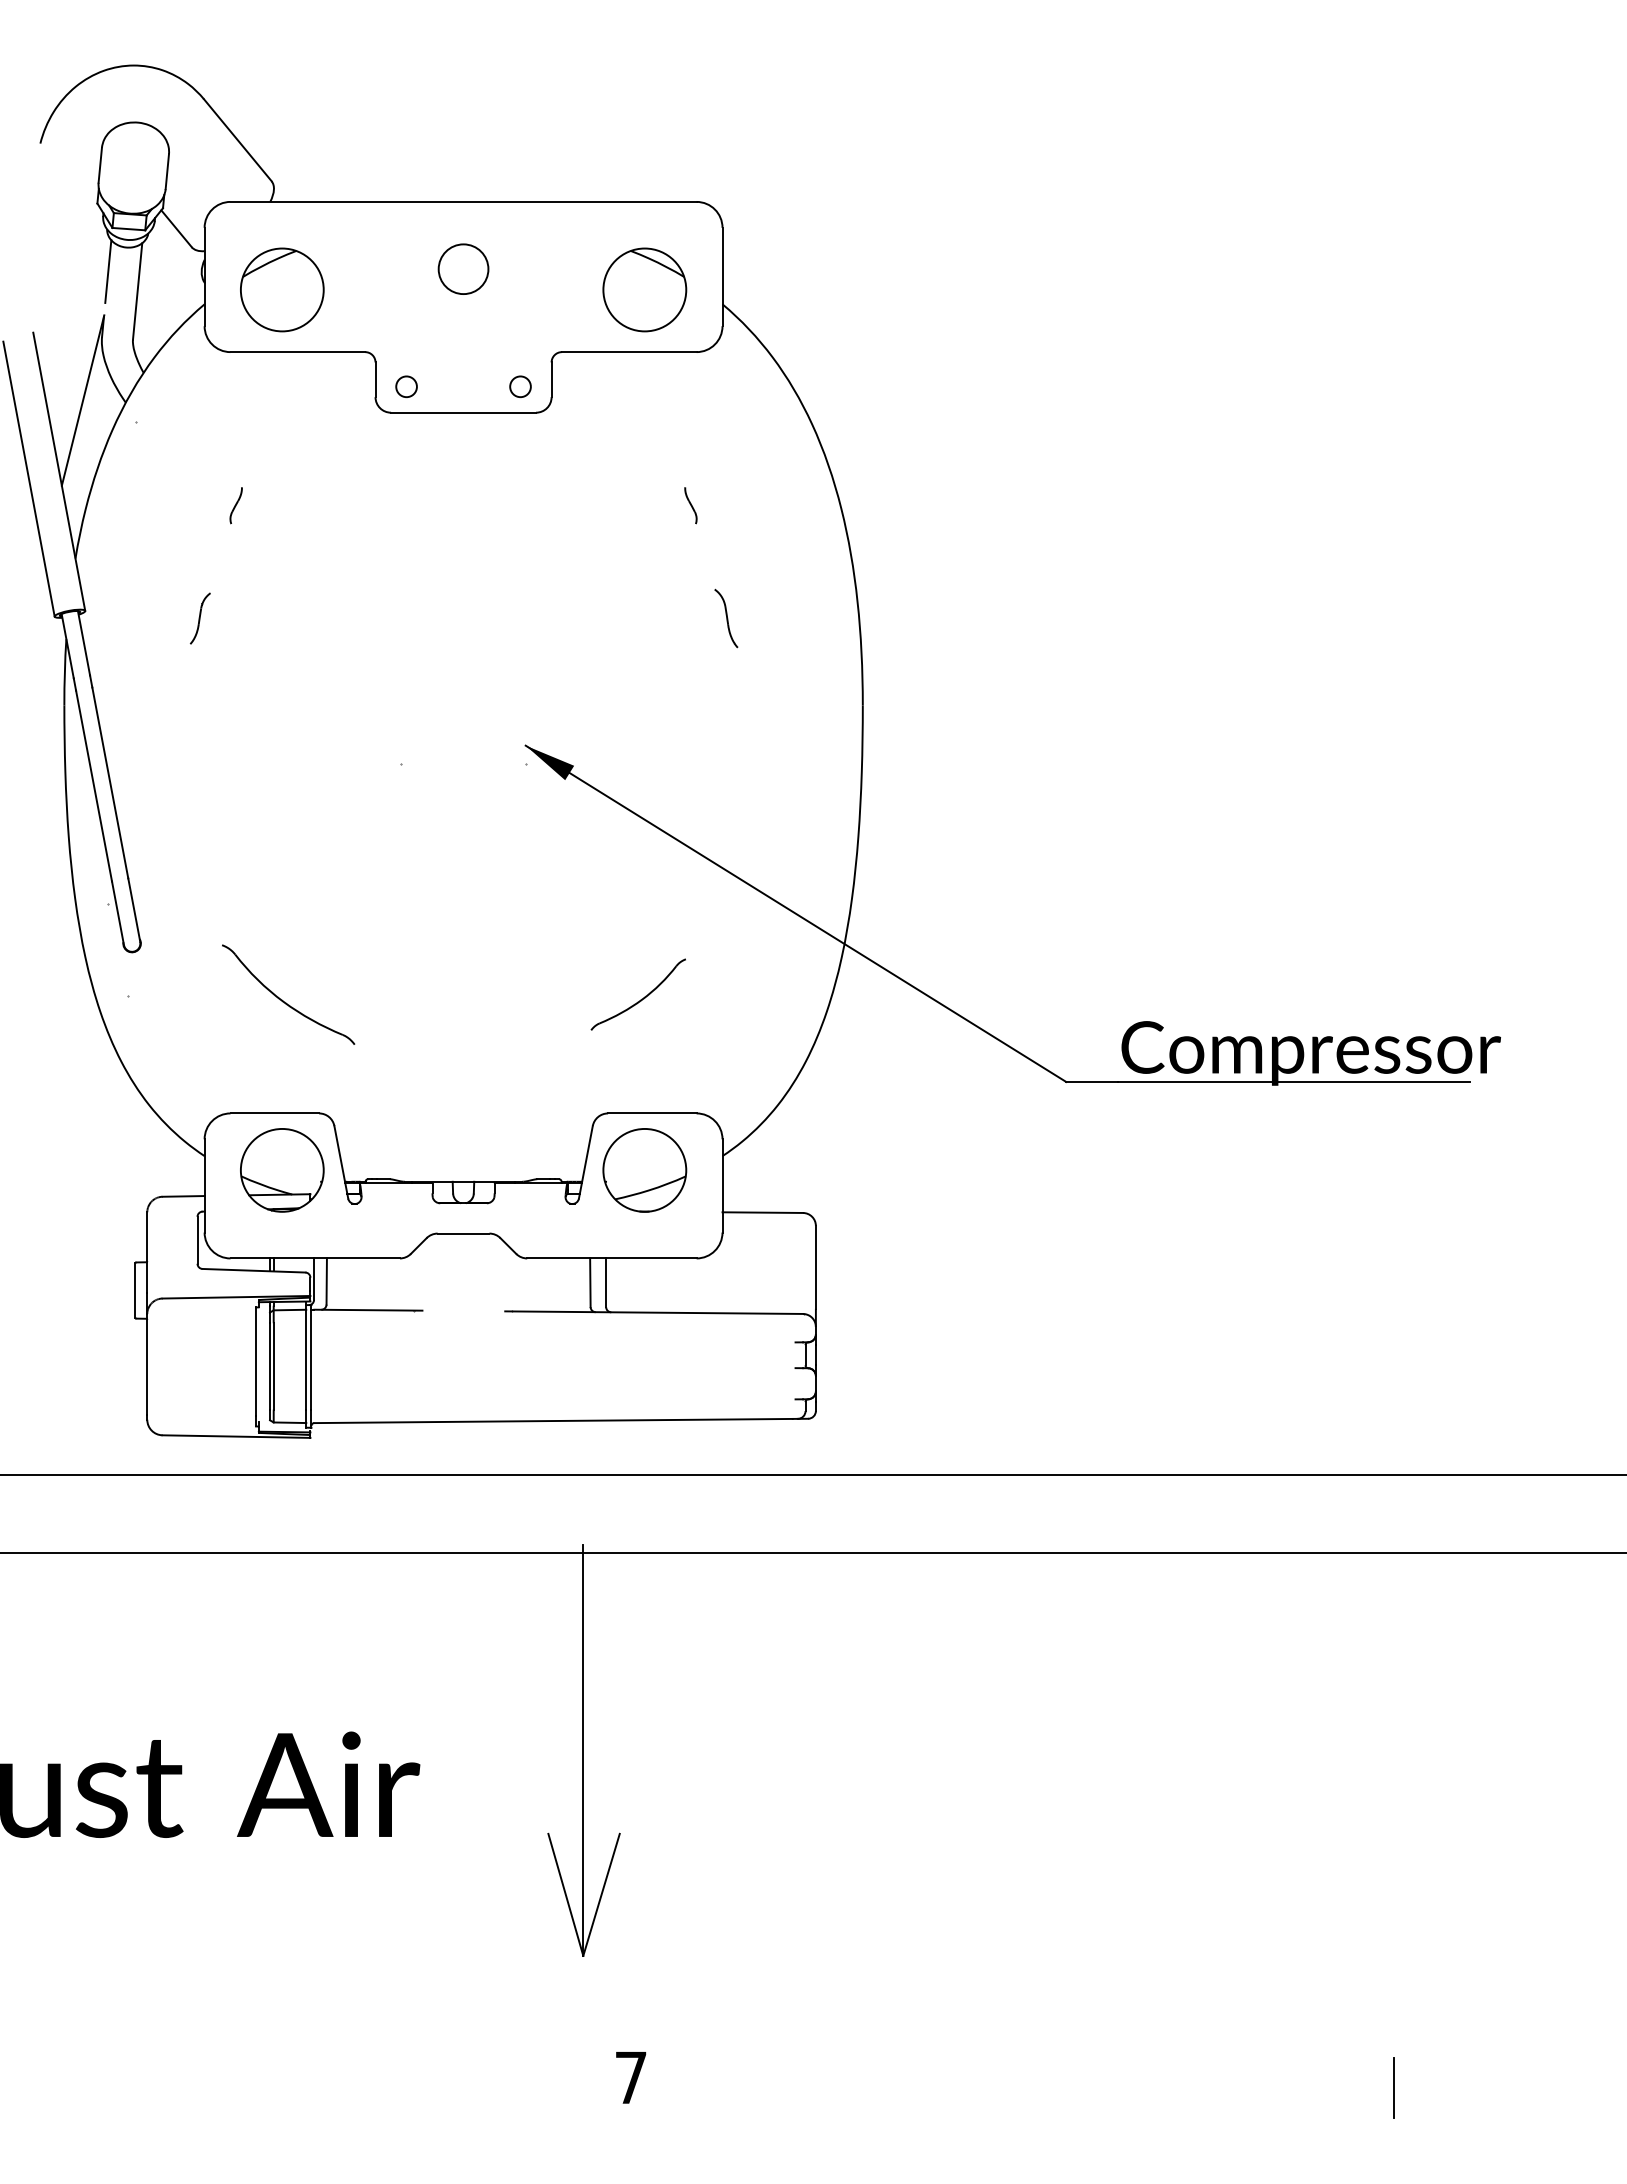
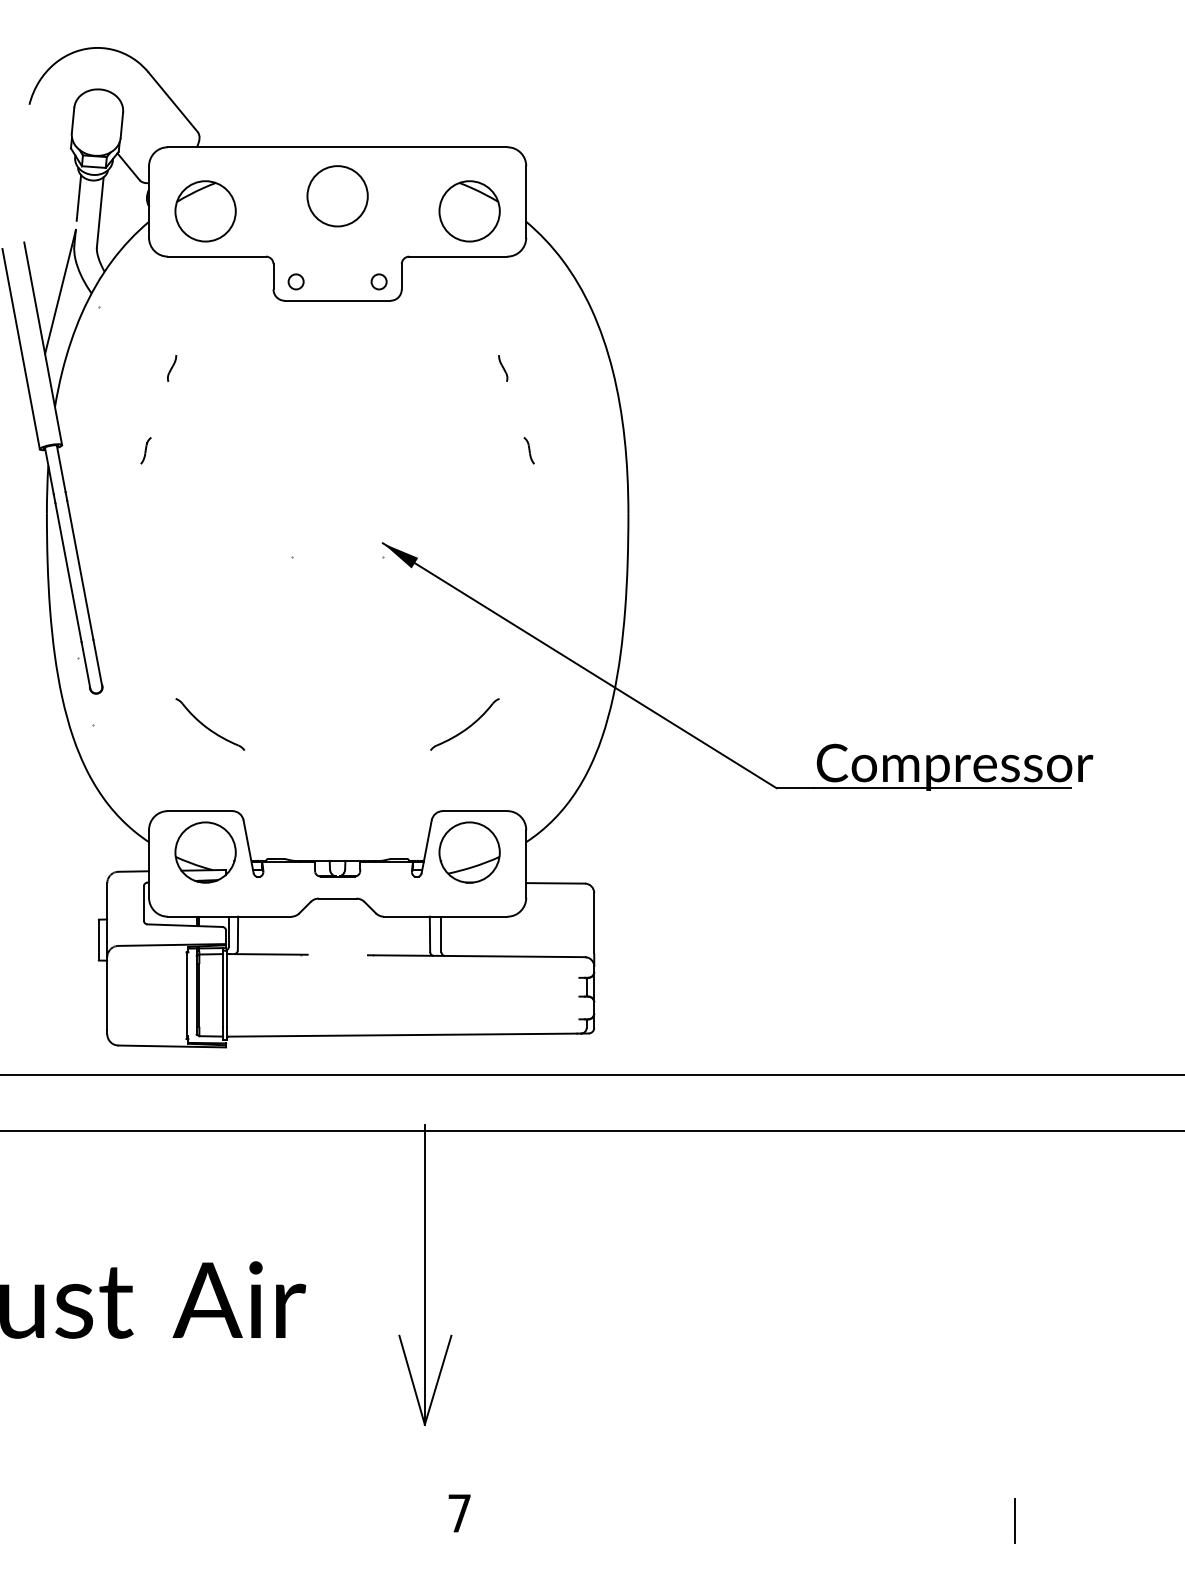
circle: (463, 268) -> (337, 195), size x1.67
part: (200, 618) -> (146, 450), size x0.71
part: (726, 618) -> (529, 450), size x0.62
part: (288, 994) -> (210, 724), size x0.71

